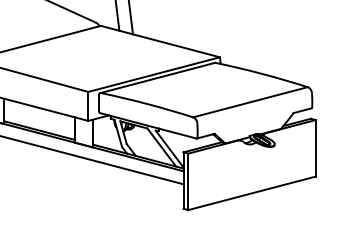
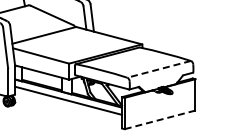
line: (251, 102) -> (159, 69), solid -> dashed
line: (252, 192) -> (160, 119), solid -> dashed

